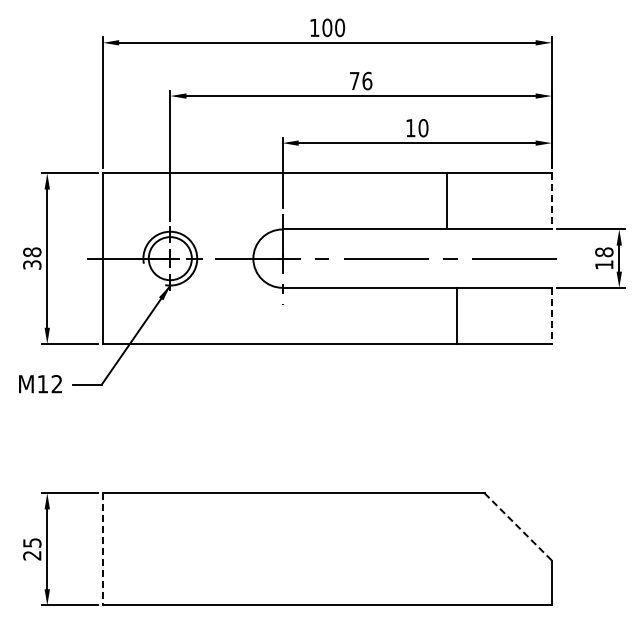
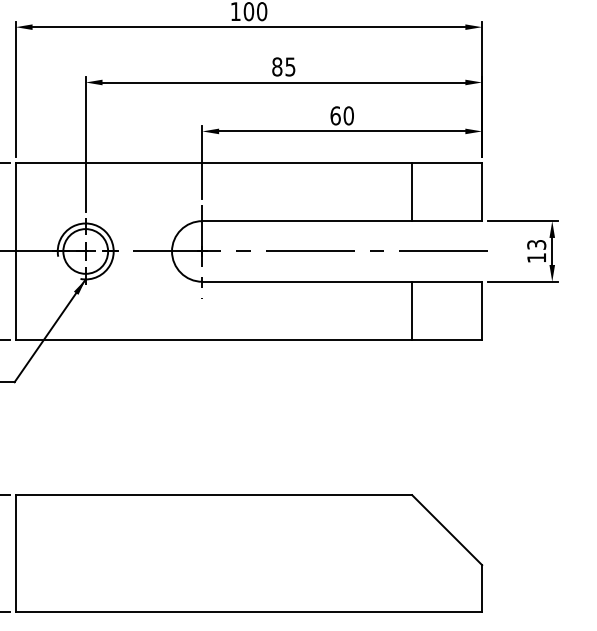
text: (360, 80) -> (283, 66), 76 -> 85
text: (410, 128) -> (335, 116), 10 -> 60
line: (446, 201) -> (412, 192), moved
line: (551, 201) -> (481, 192), dashed -> solid
text: (604, 252) -> (536, 245), 18 -> 13
line: (456, 315) -> (412, 310), moved
line: (551, 316) -> (481, 311), dashed -> solid
line: (518, 526) -> (447, 529), dashed -> solid
line: (103, 549) -> (16, 553), dashed -> solid

